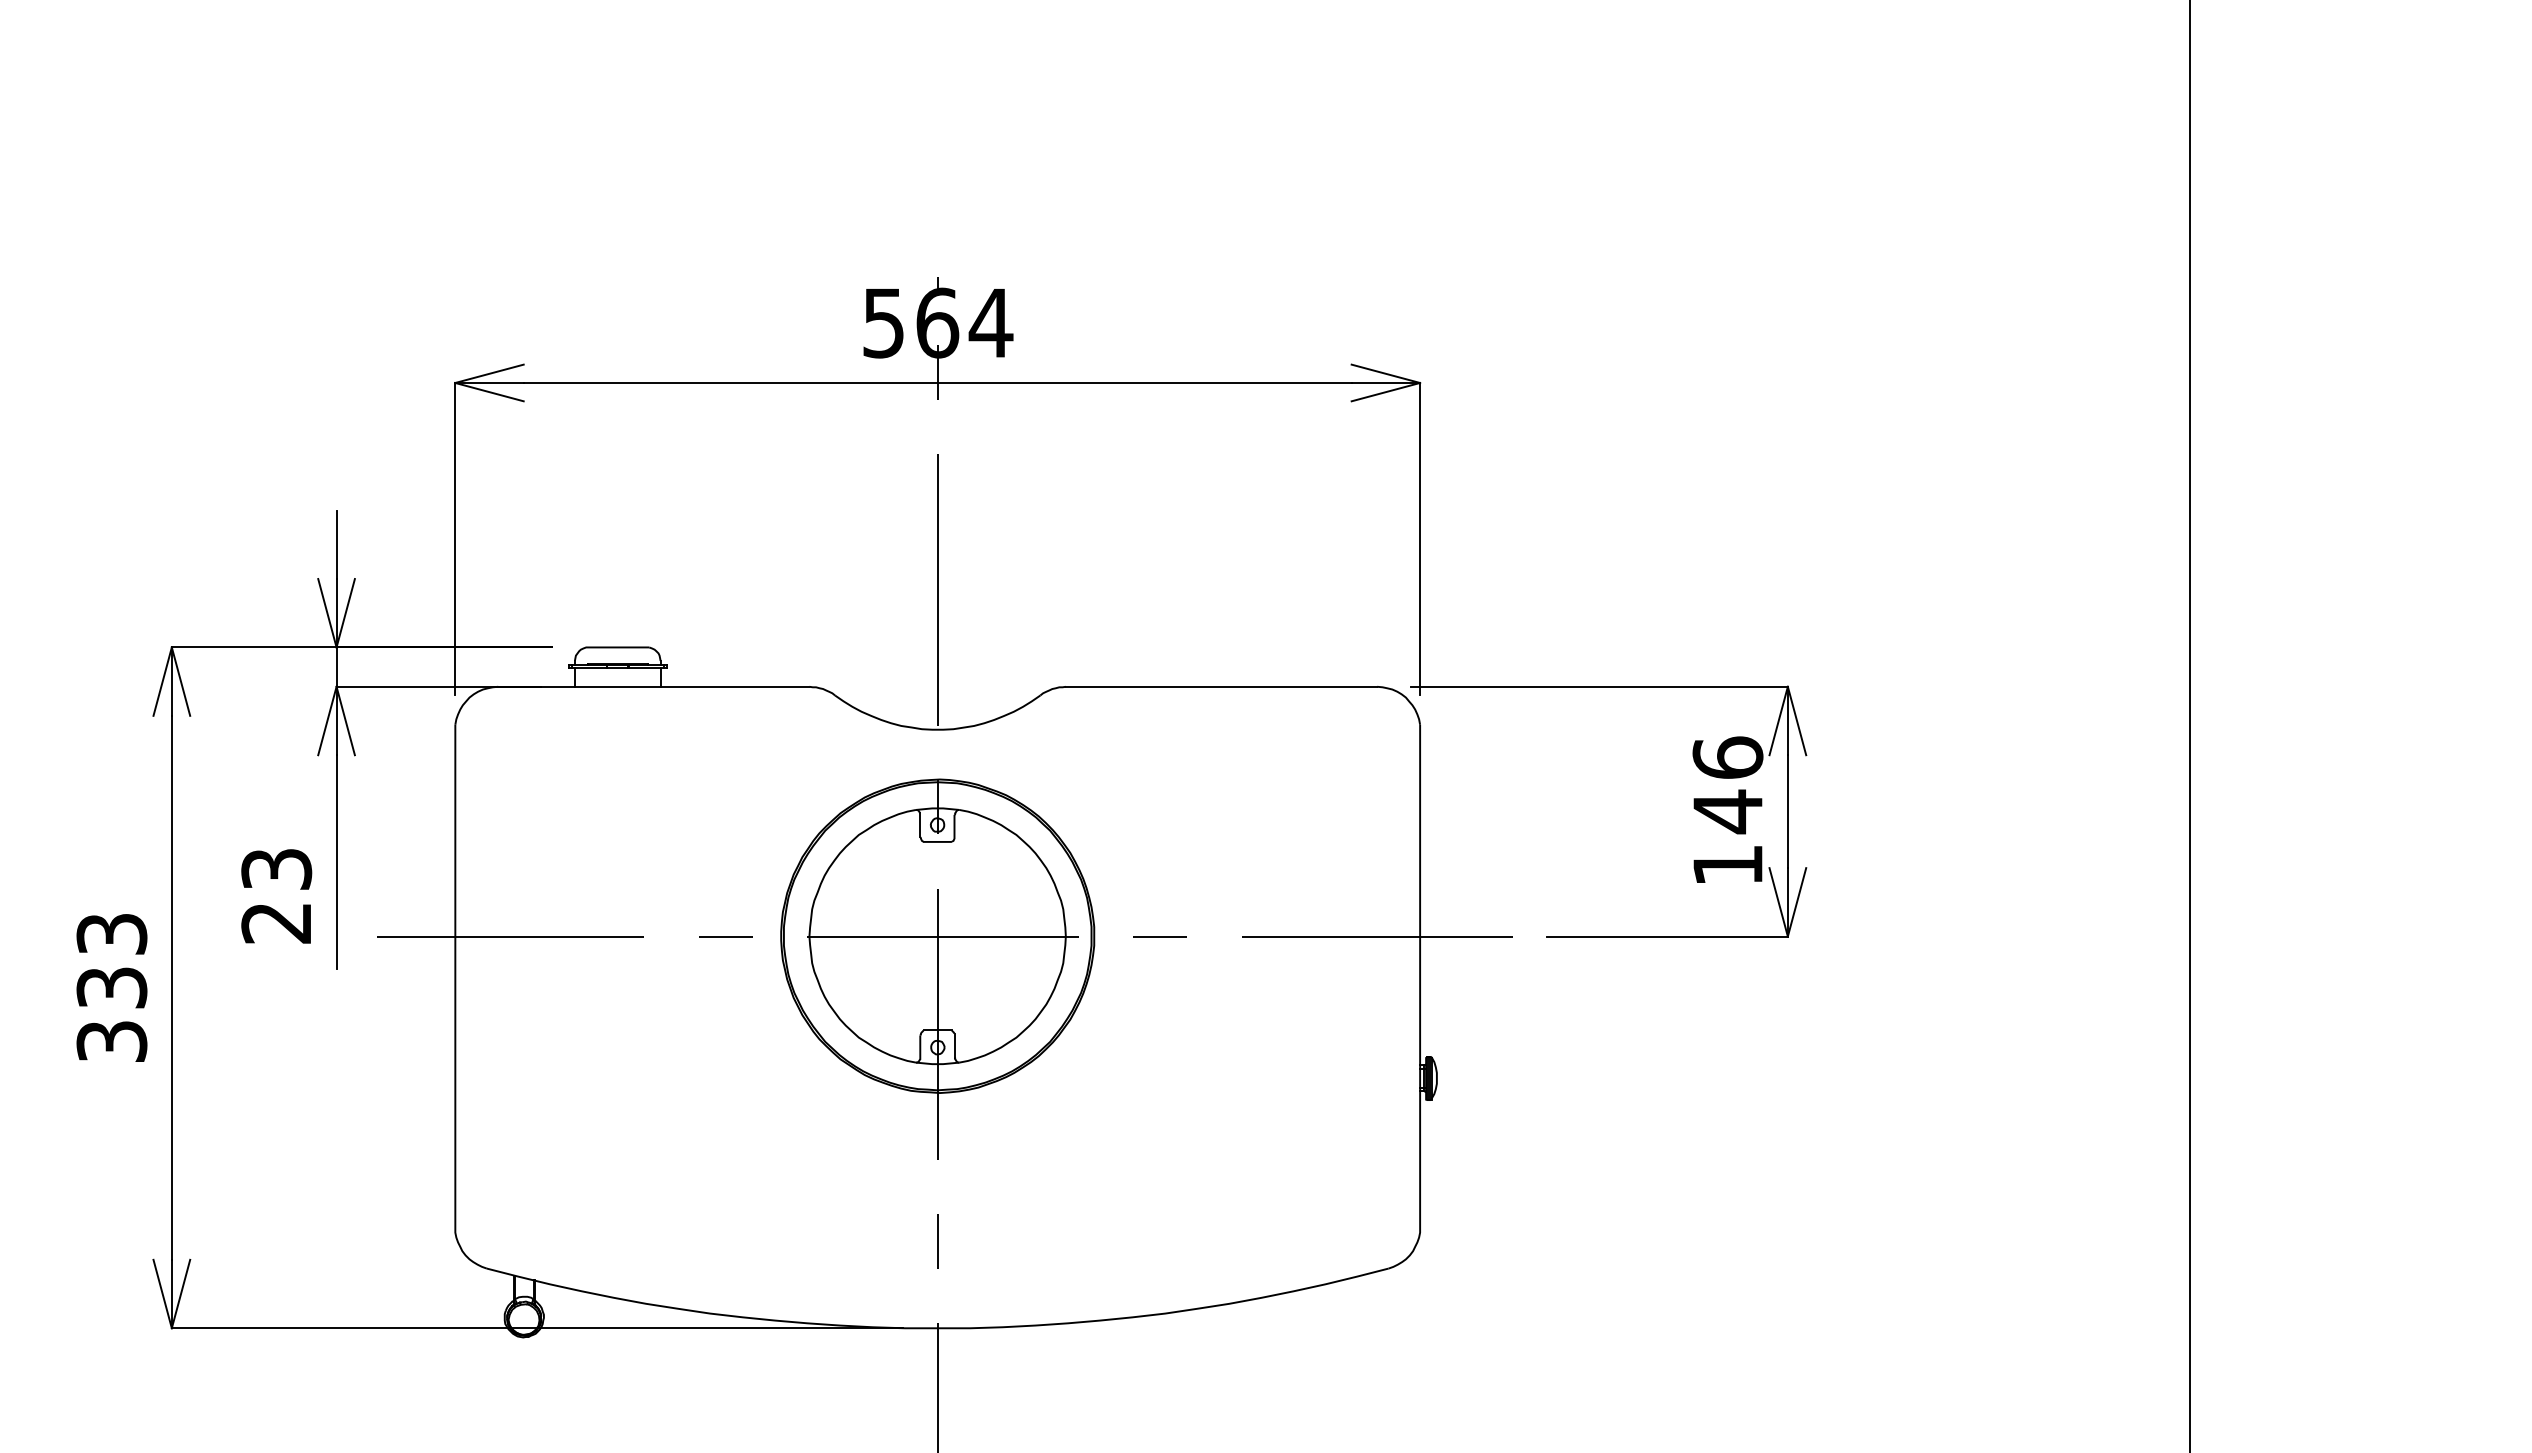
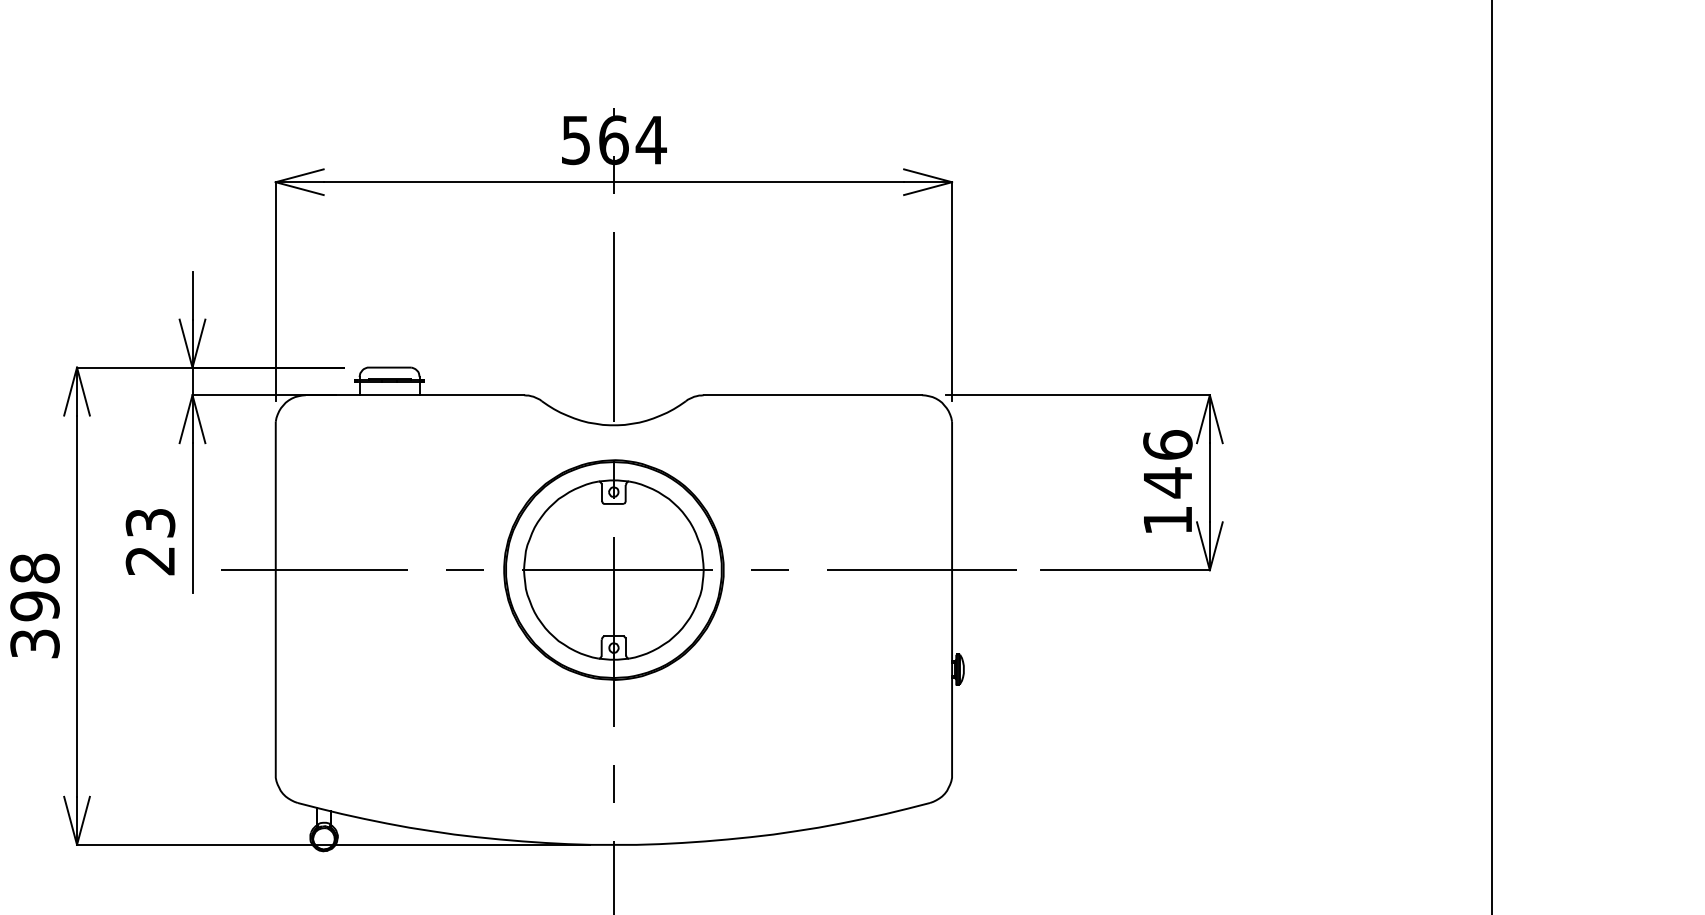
text: (111, 961) -> (34, 587), 333 -> 398

